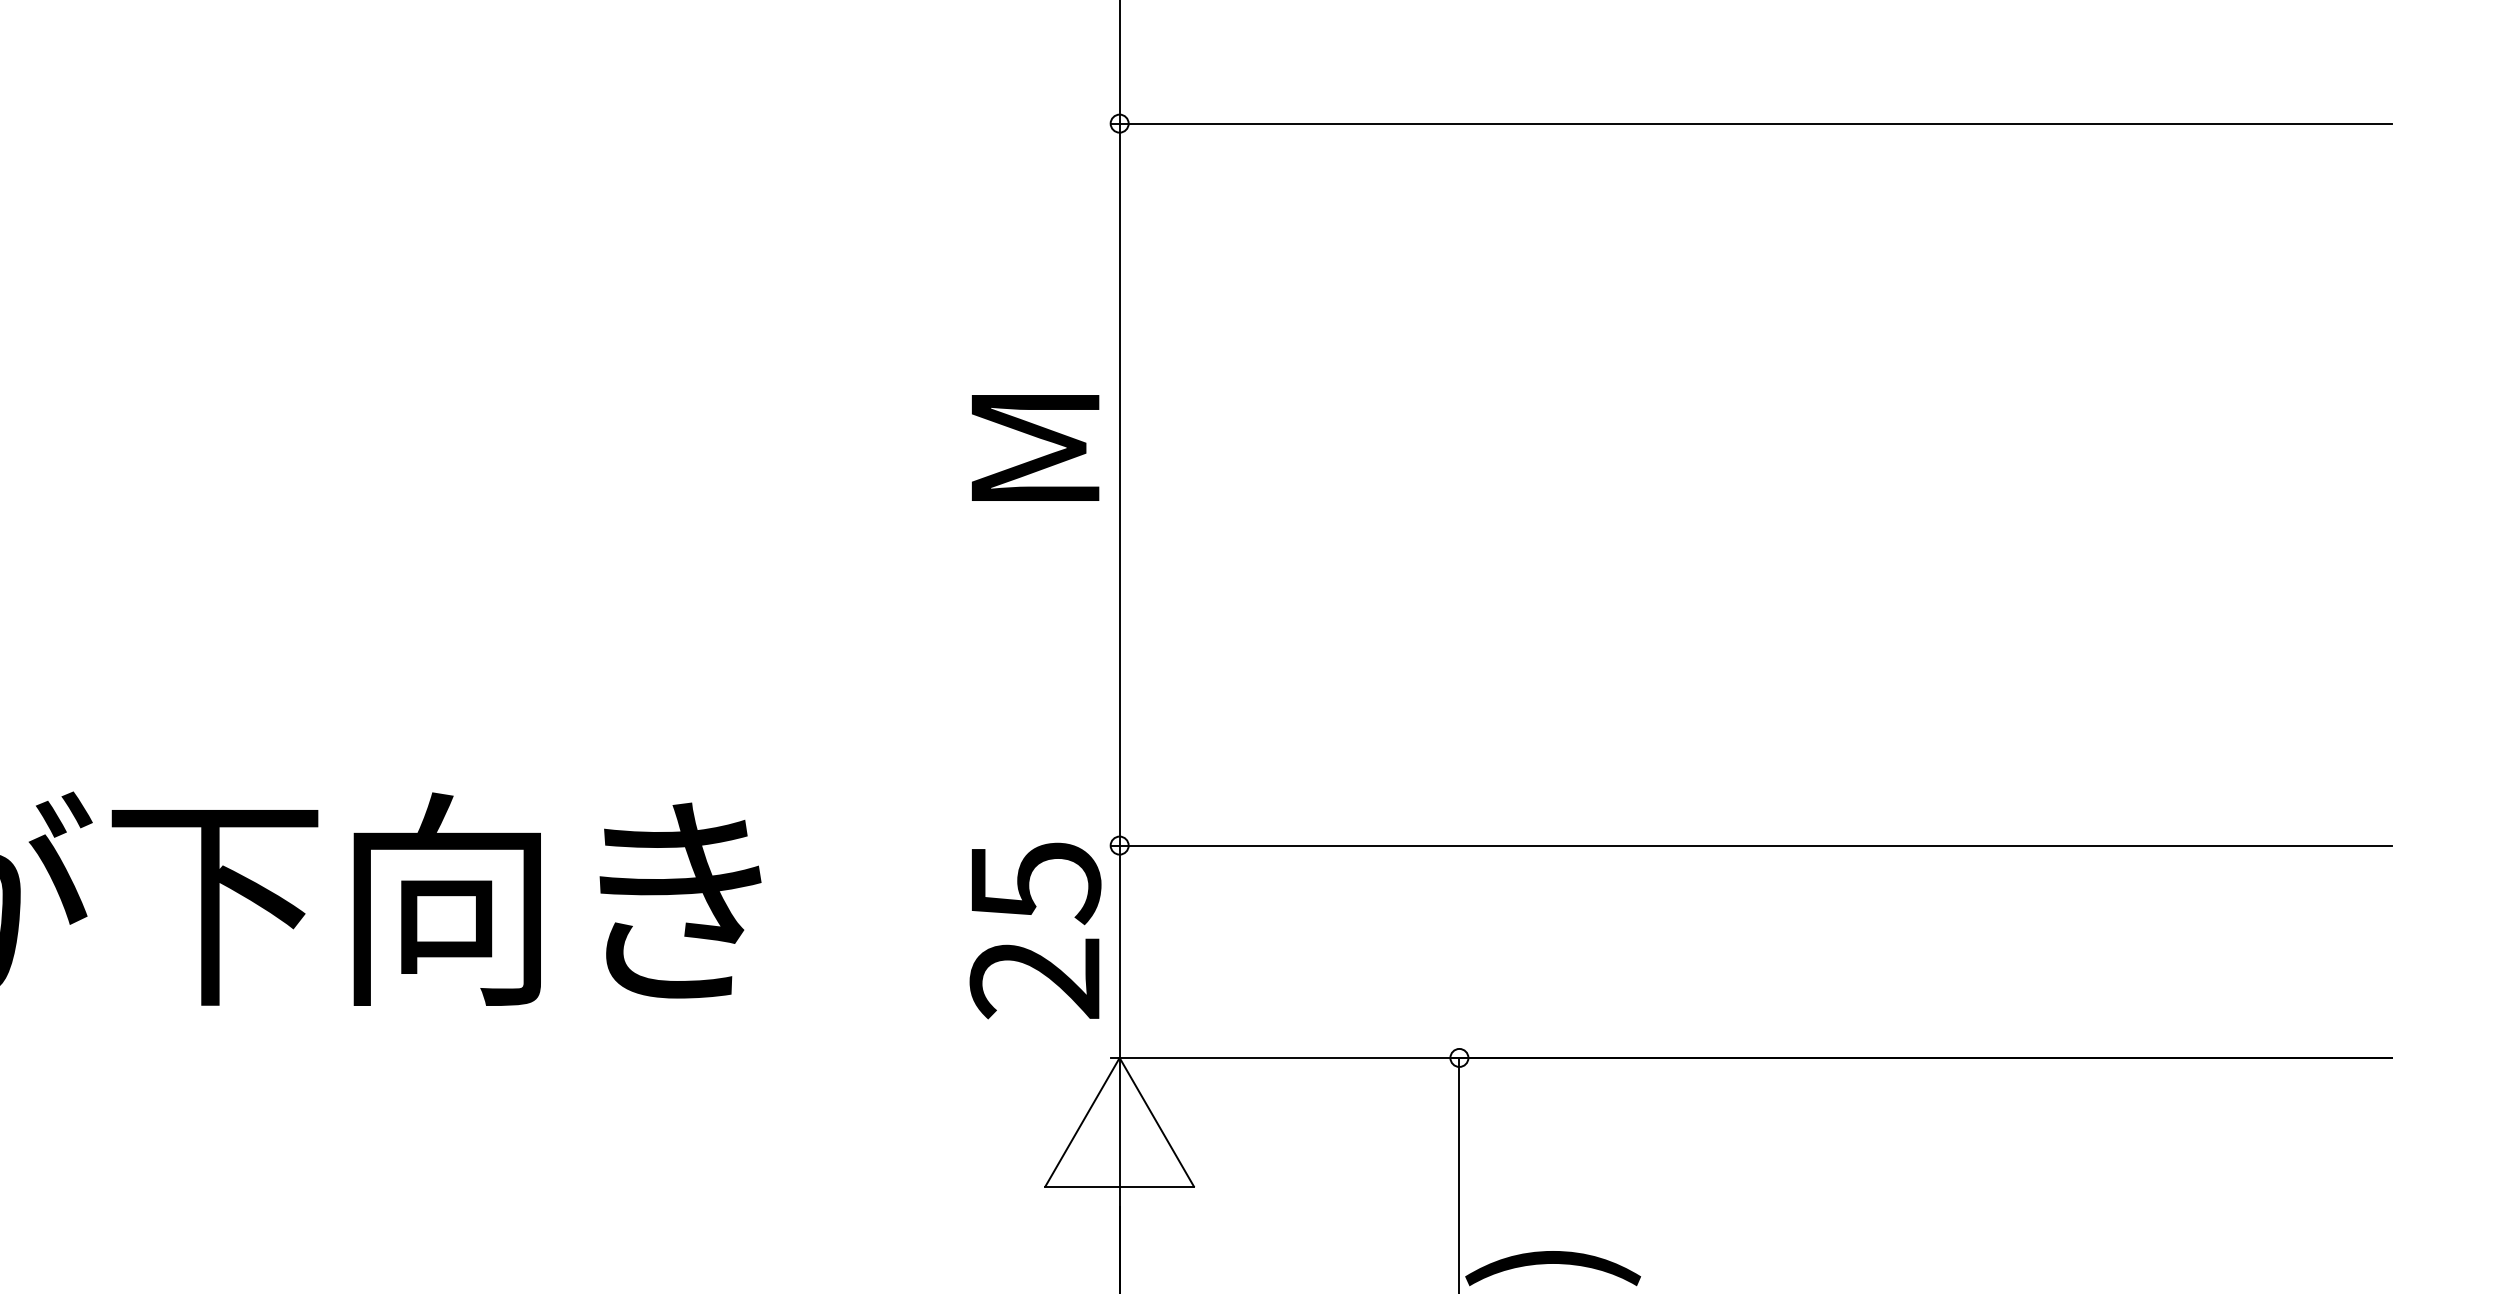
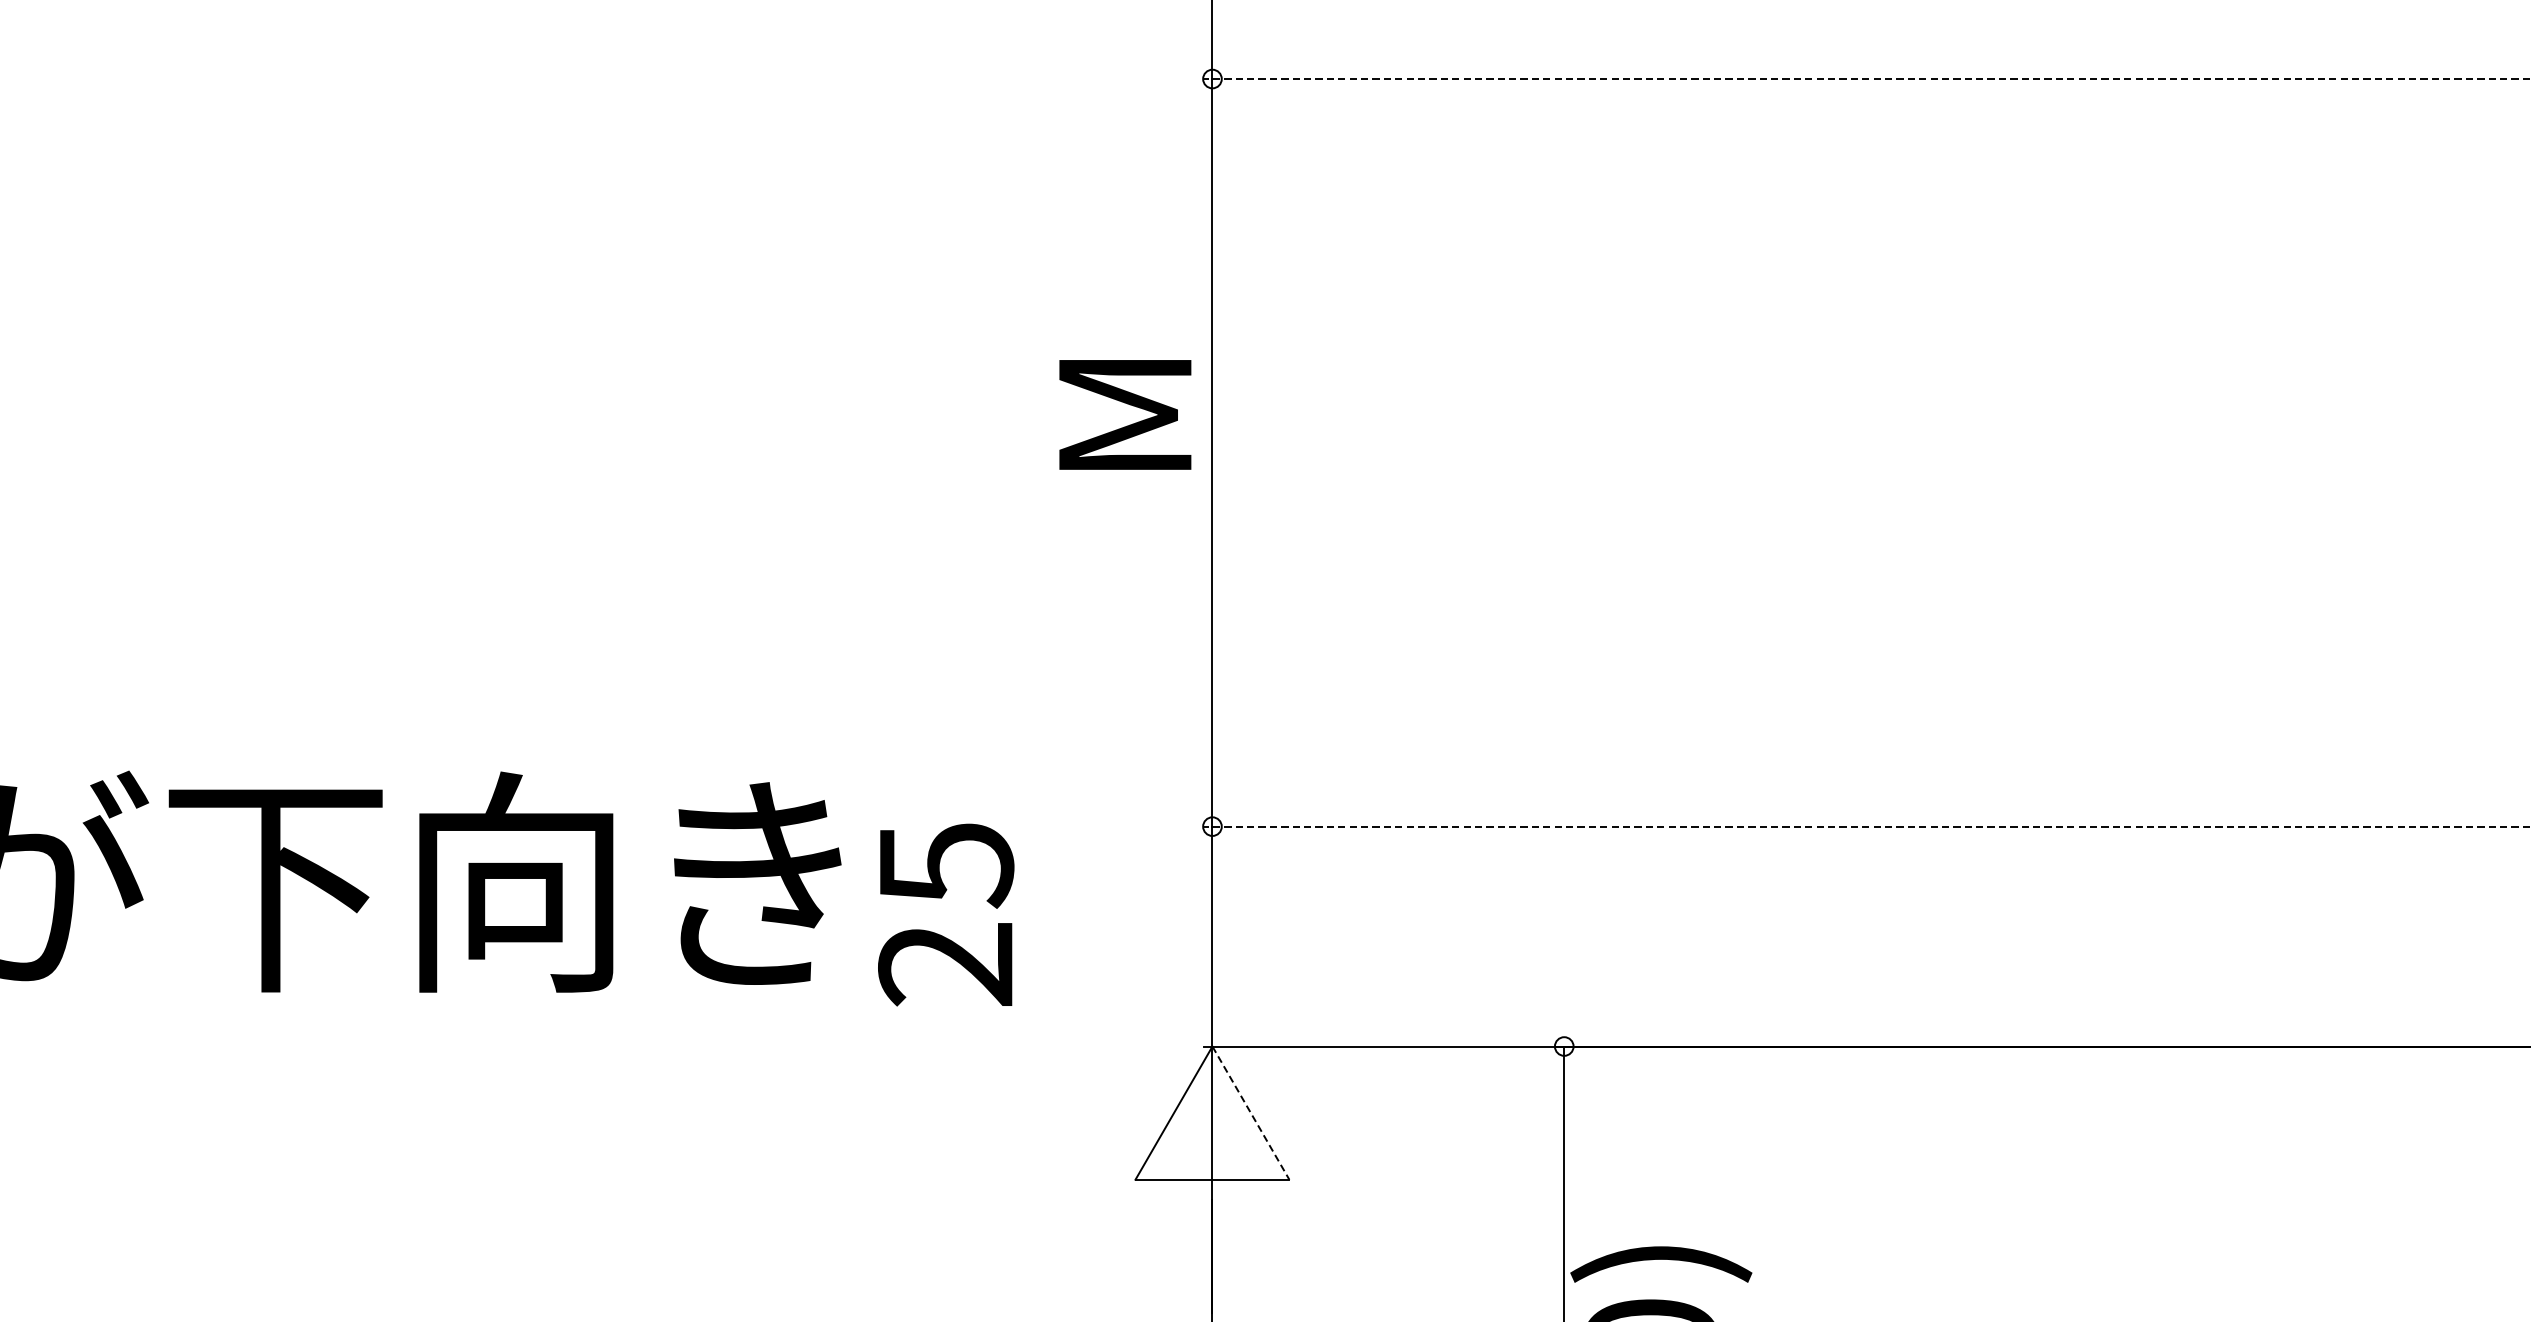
line: (1751, 123) -> (1866, 78), solid -> dashed
line: (1751, 845) -> (1866, 826), solid -> dashed
text: (1035, 930) -> (946, 914), moved
line: (1157, 1122) -> (1251, 1113), solid -> dashed

